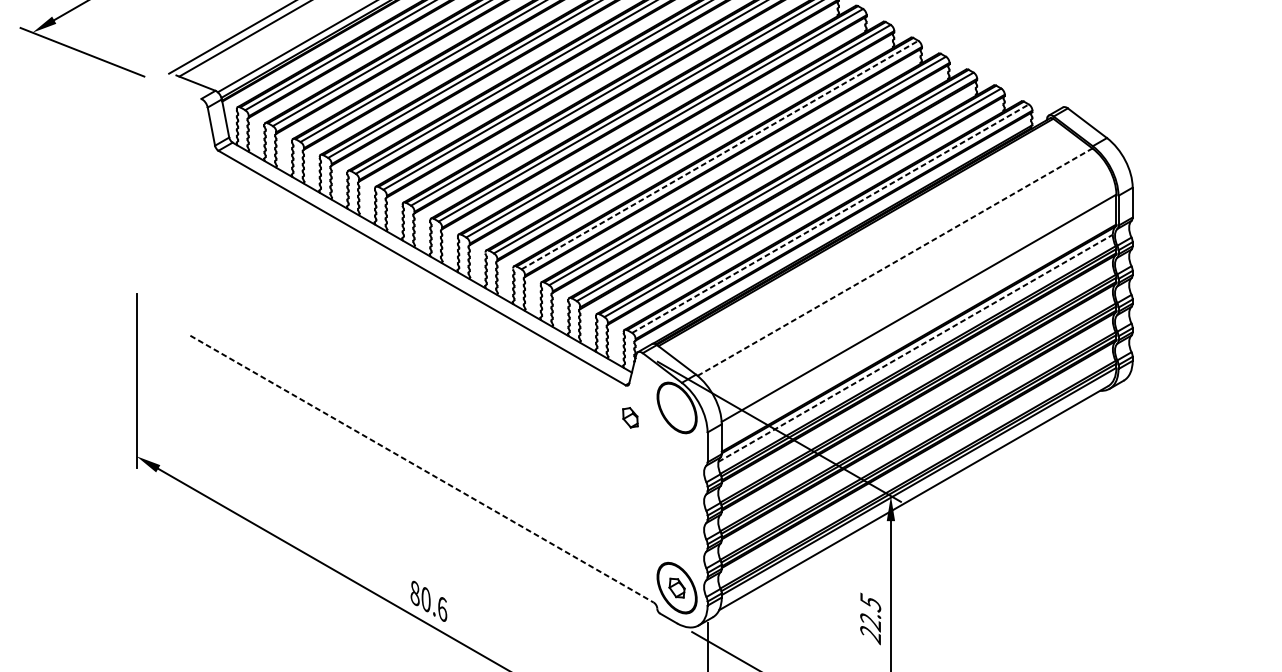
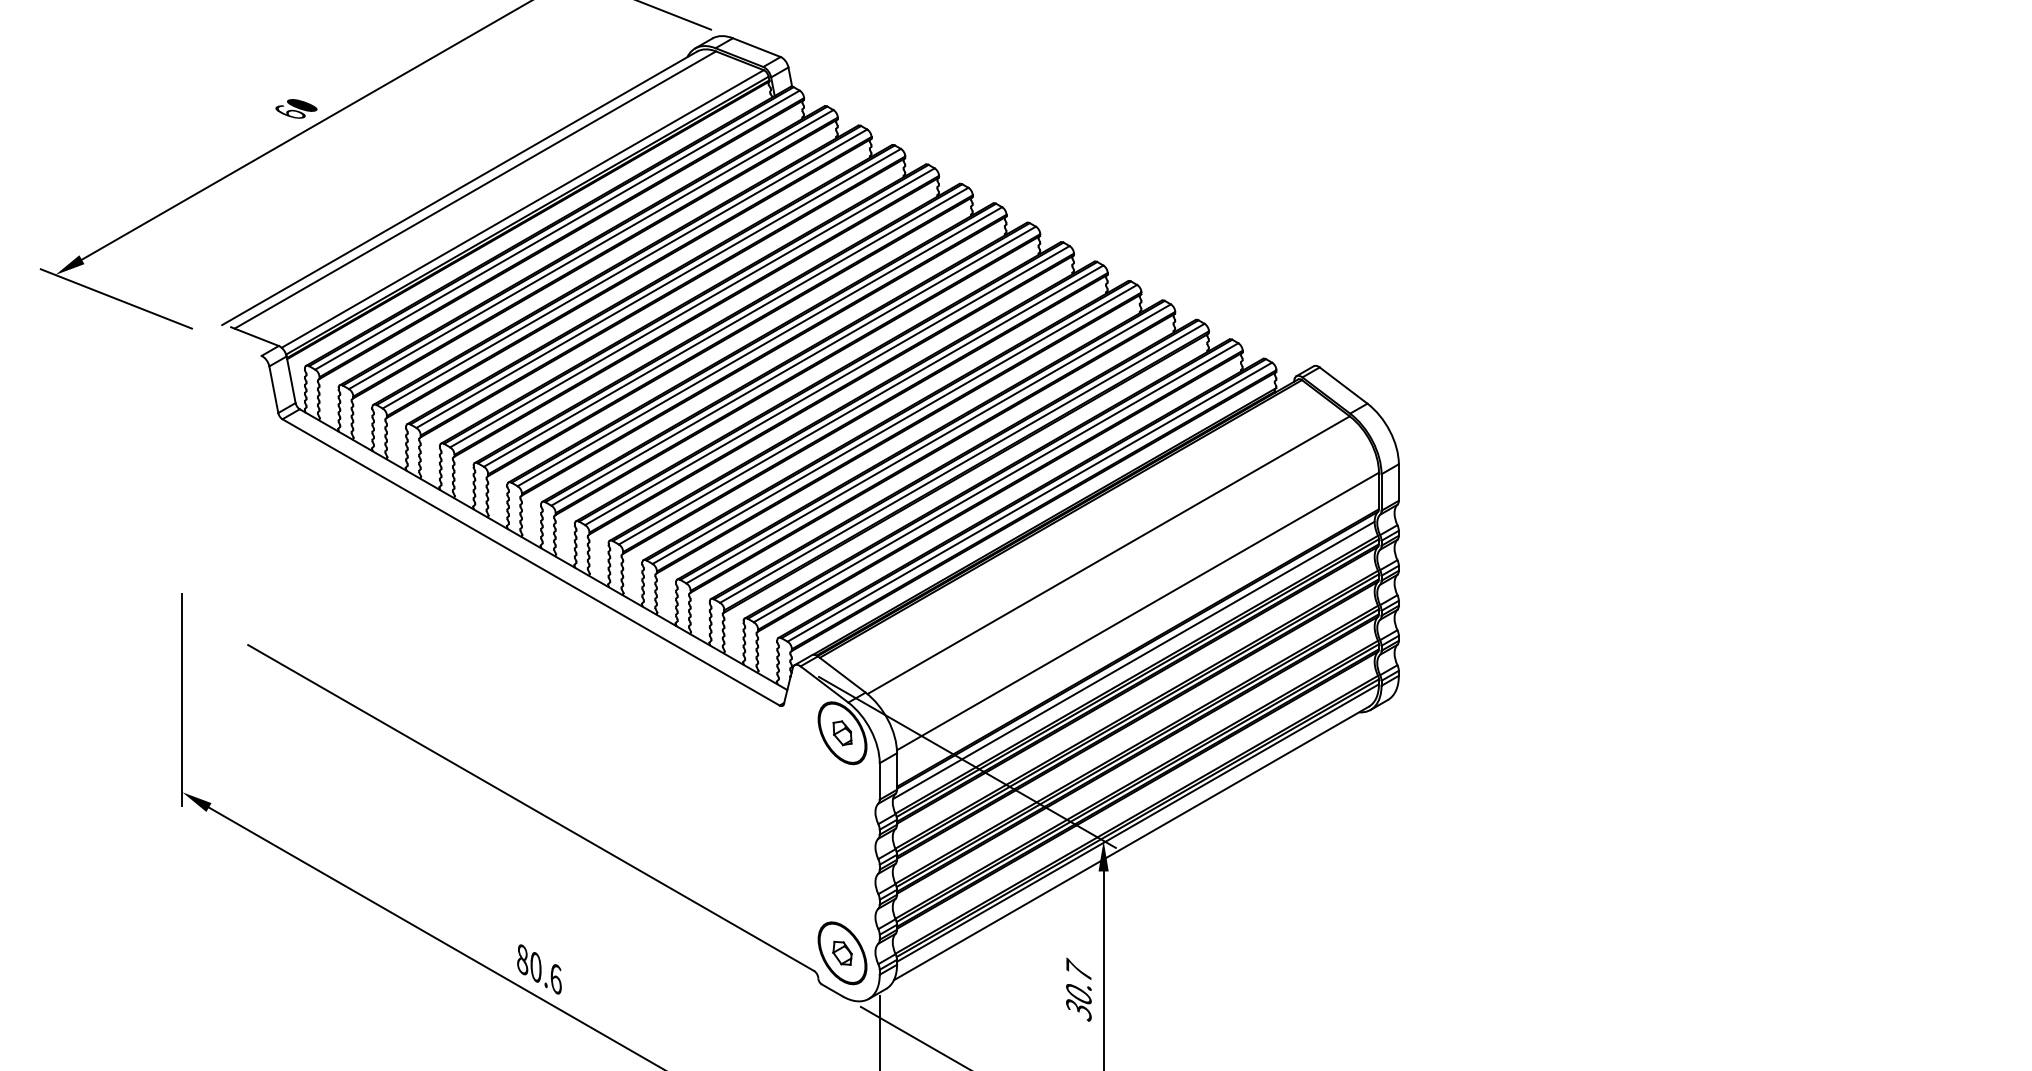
line: (719, 155) -> (894, 424), dashed -> solid
line: (830, 218) -> (1029, 502), dashed -> solid
line: (895, 261) -> (1109, 554), dashed -> solid
line: (915, 348) -> (1133, 660), dashed -> solid
part: (630, 417) -> (842, 733), moved
line: (422, 469) -> (531, 808), dashed -> solid
text: (870, 617) -> (1078, 989), 22.5 -> 30.7

